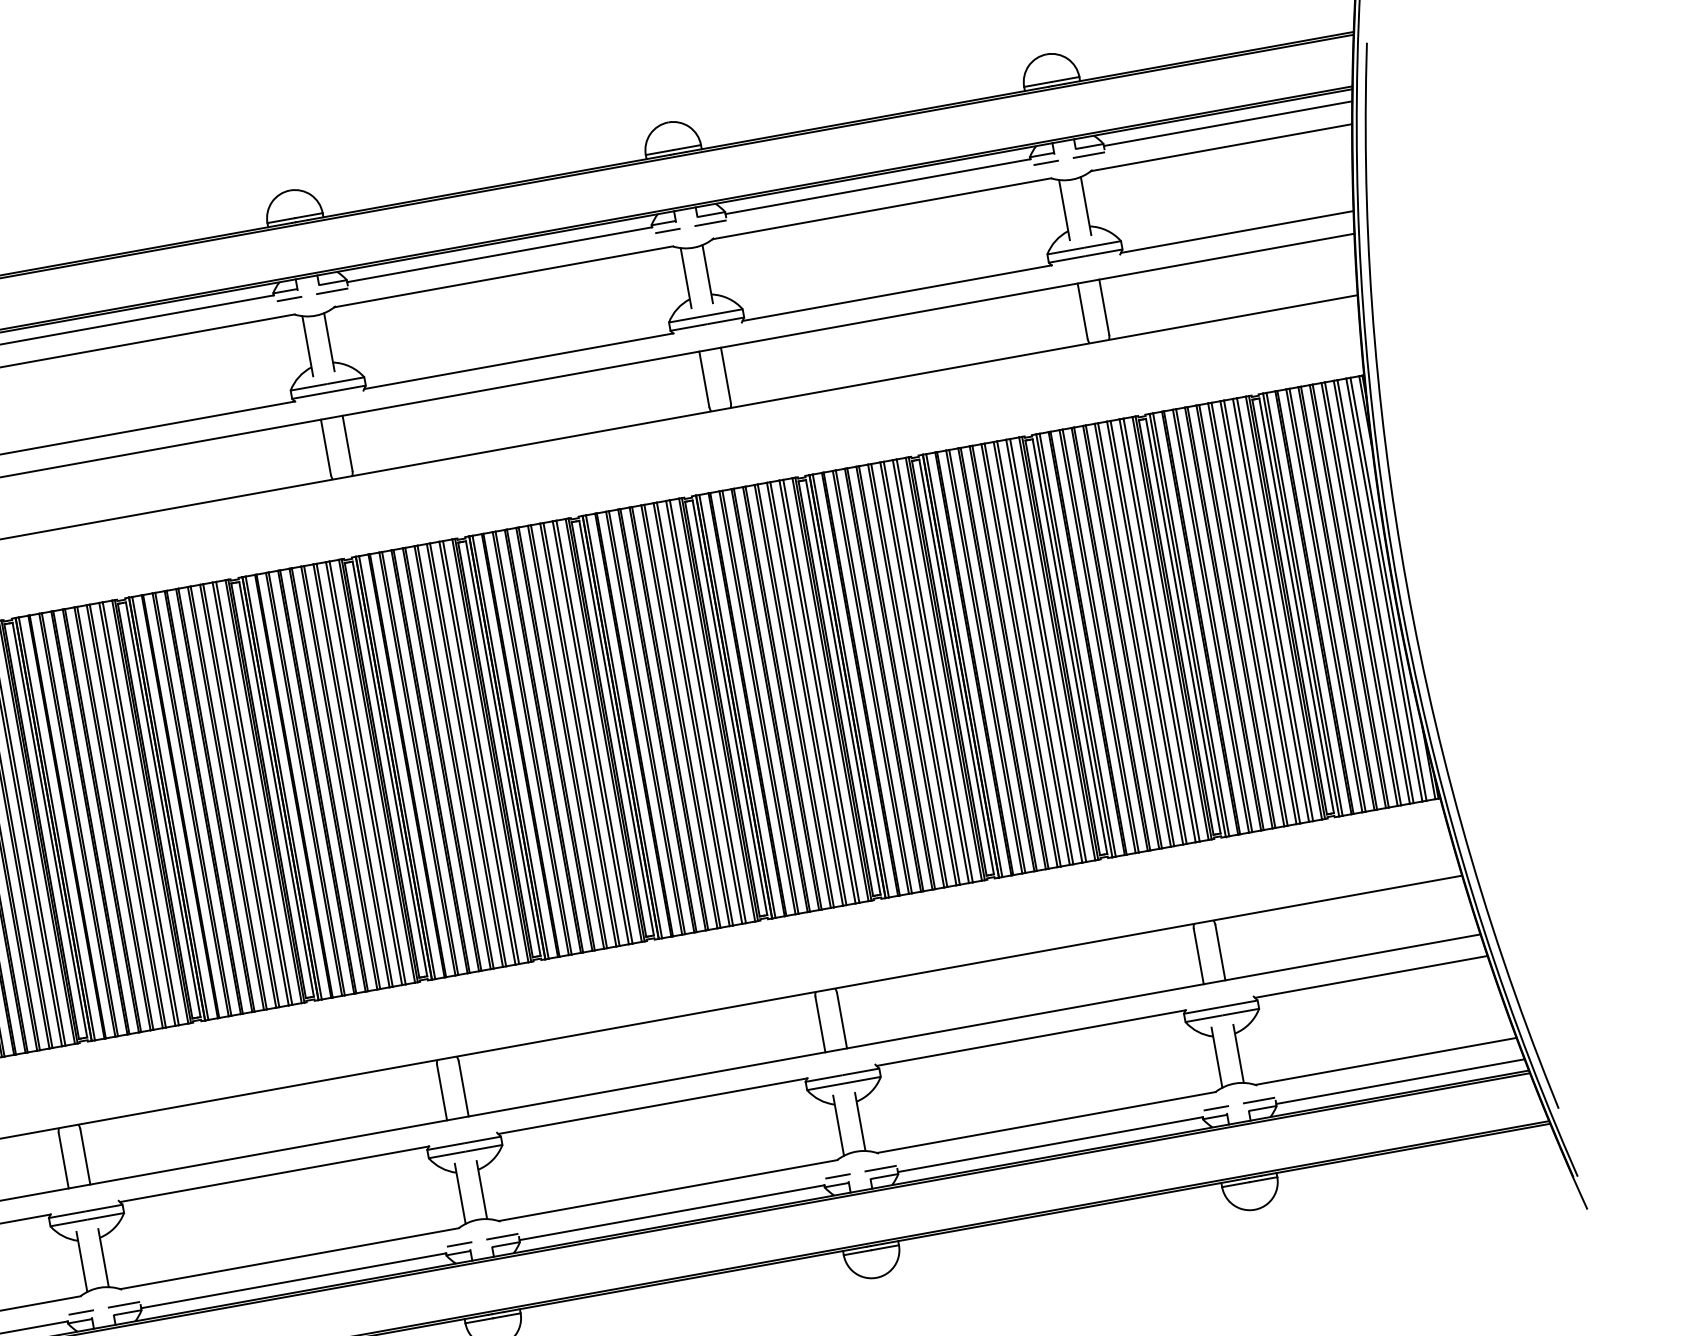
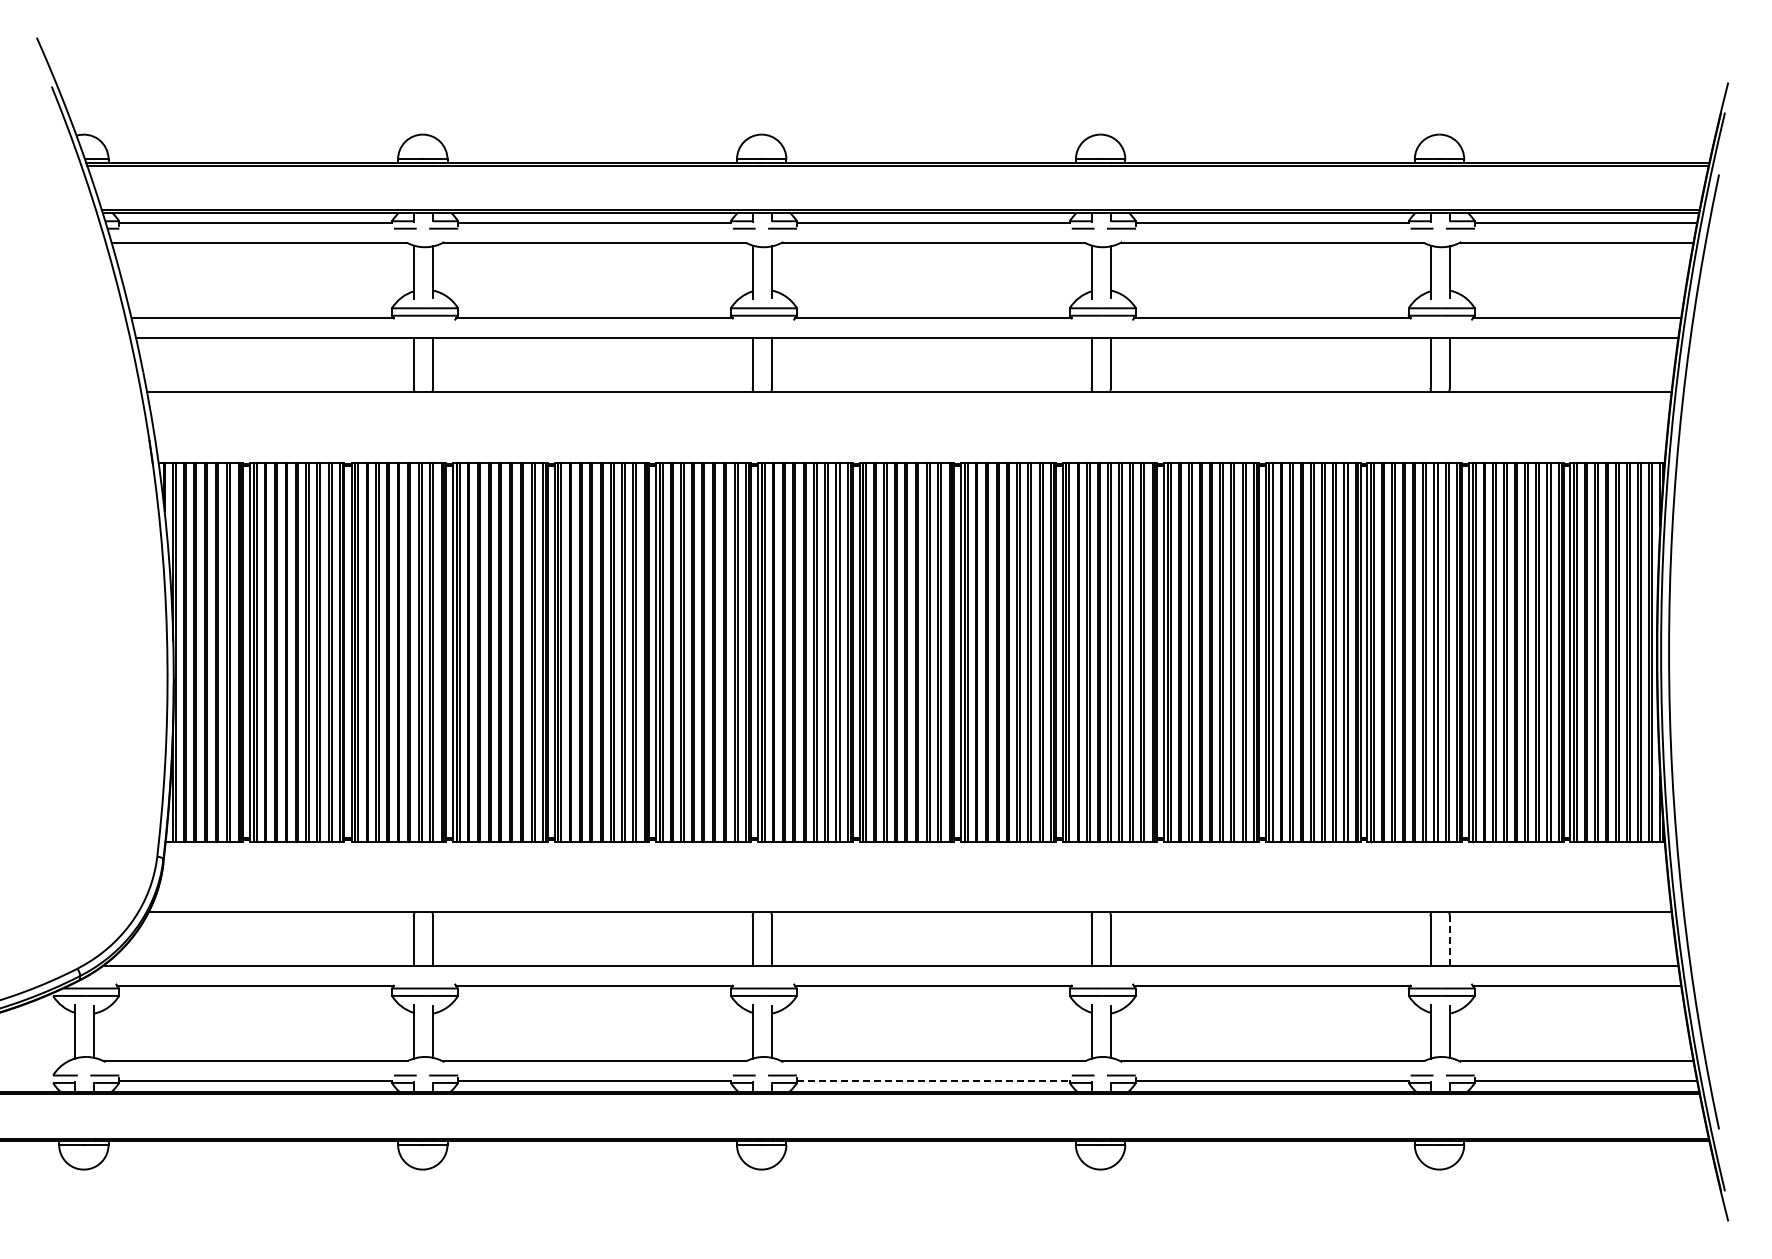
line: (1220, 953) -> (1449, 941), solid -> dashed
line: (672, 1213) -> (933, 1081), solid -> dashed

